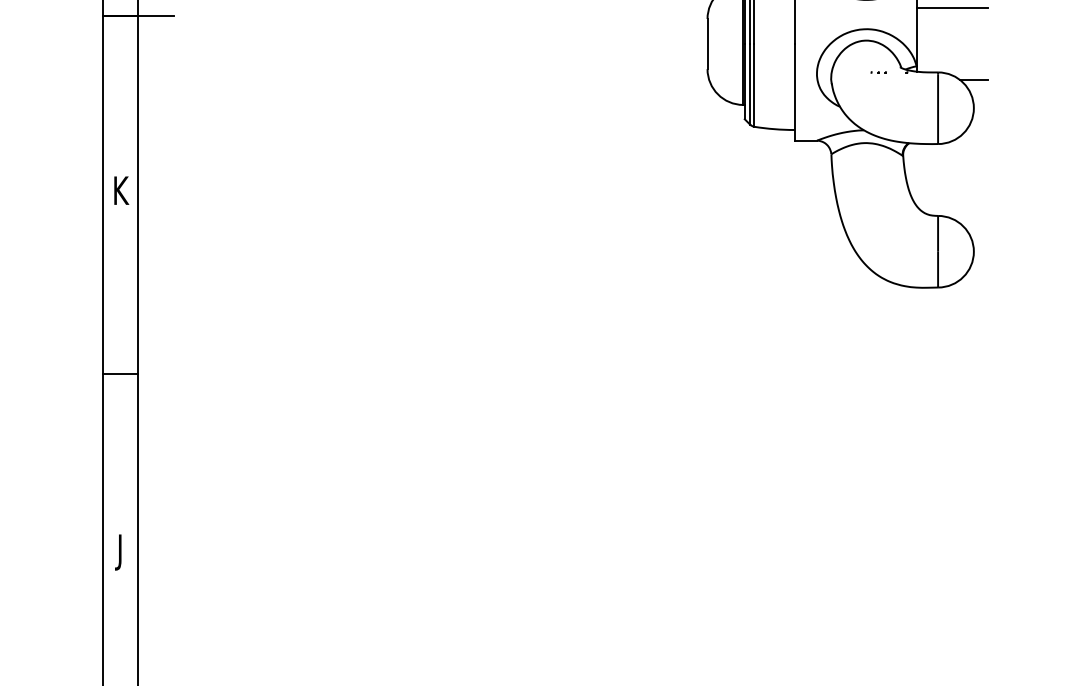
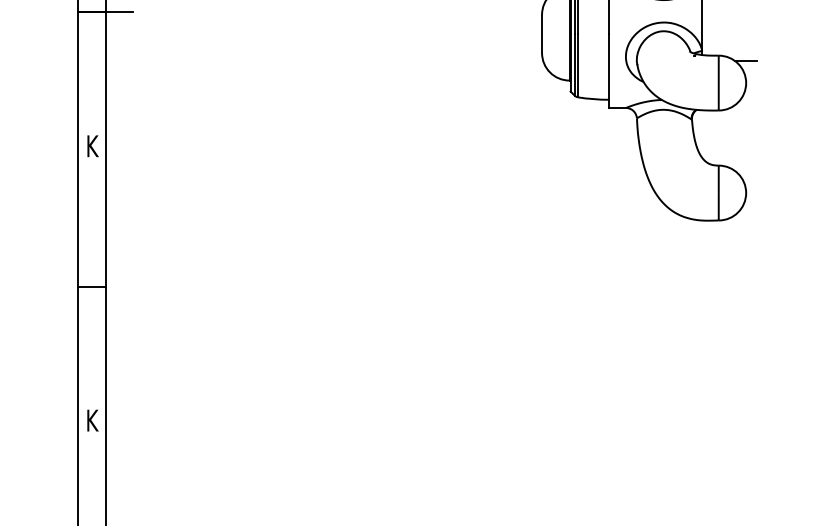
line: (952, 8) -> (729, 6), removed
part: (877, 72) -> (672, 55), removed
text: (120, 552) -> (92, 423), J -> K

